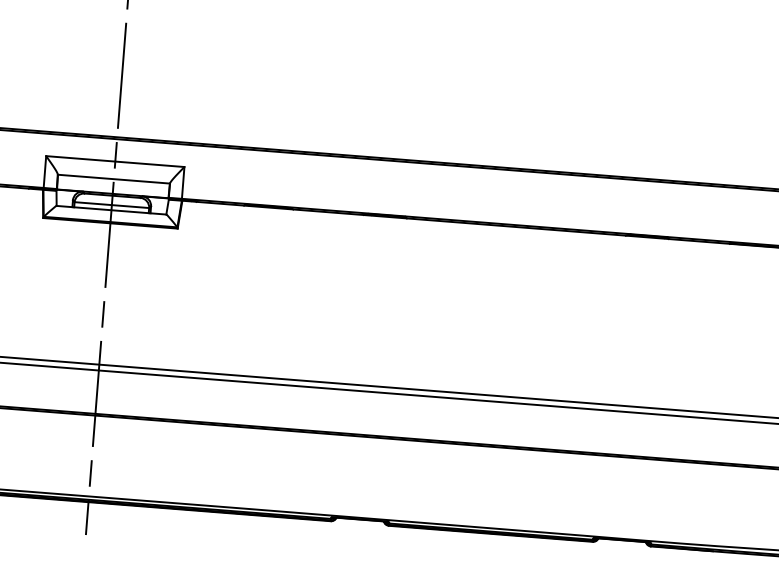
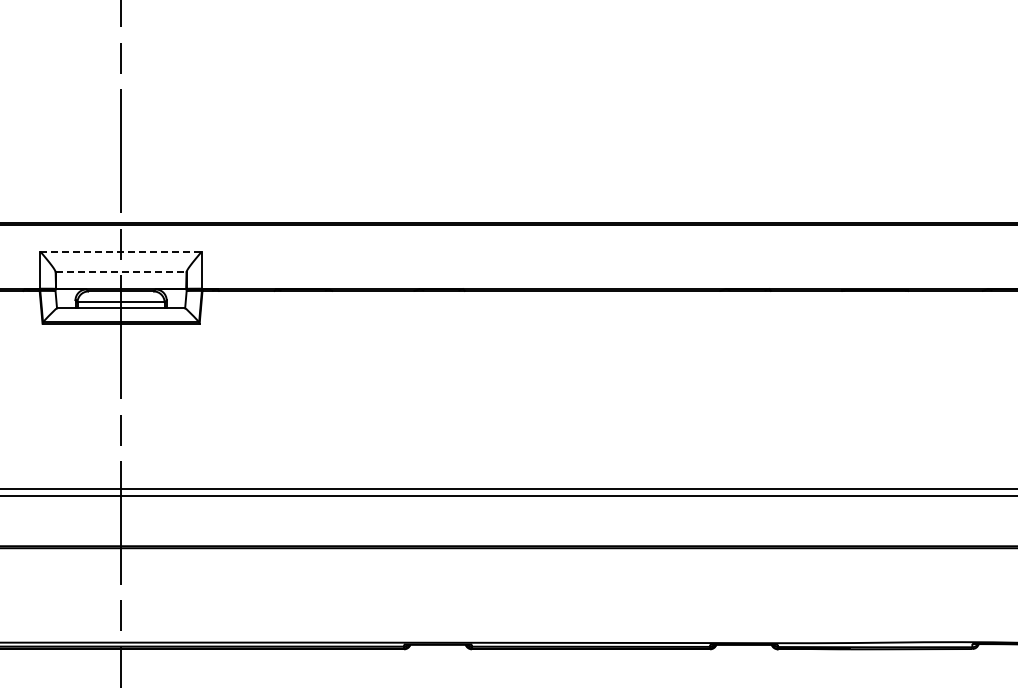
line: (115, 161) -> (121, 251), solid -> dashed
line: (114, 179) -> (121, 272), solid -> dashed

